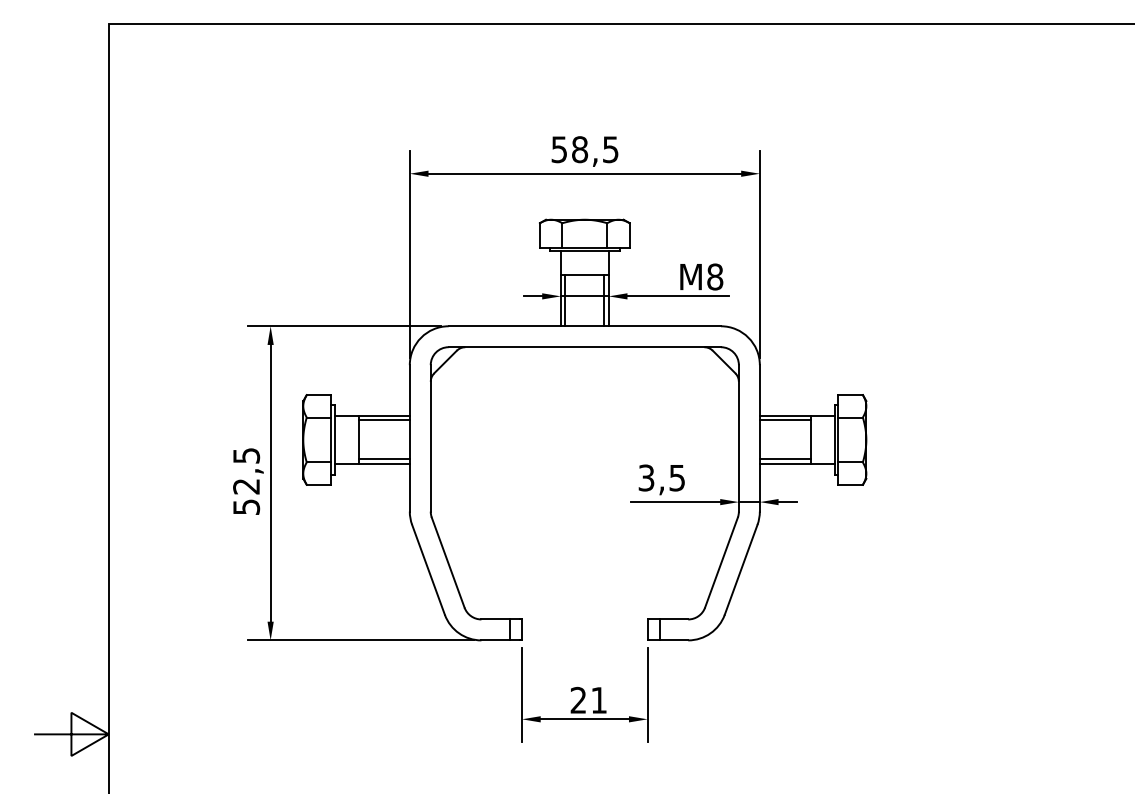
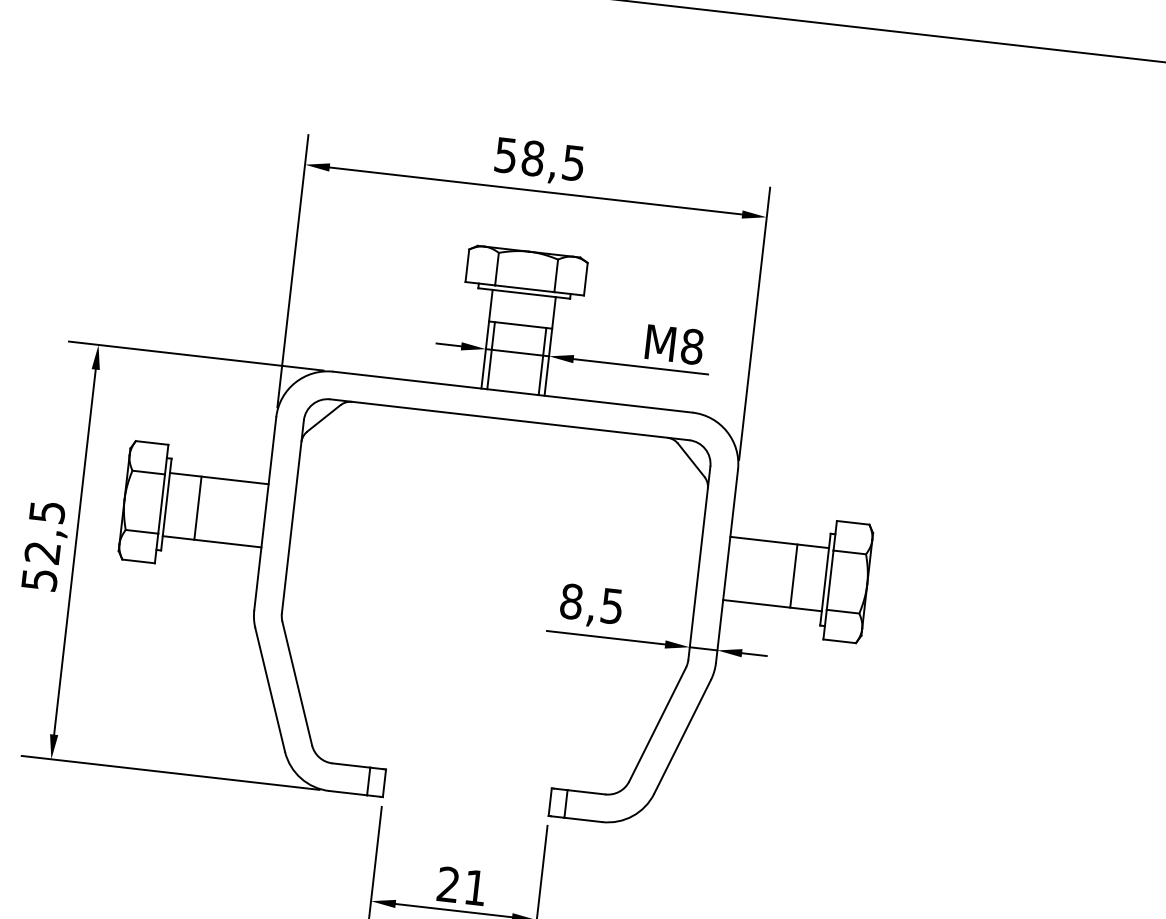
line: (383, 420) -> (233, 486), removed
line: (784, 420) -> (762, 546), removed
line: (383, 459) -> (227, 537), removed
line: (784, 459) -> (756, 597), removed
text: (646, 477) -> (571, 600), 3,5 -> 8,5

